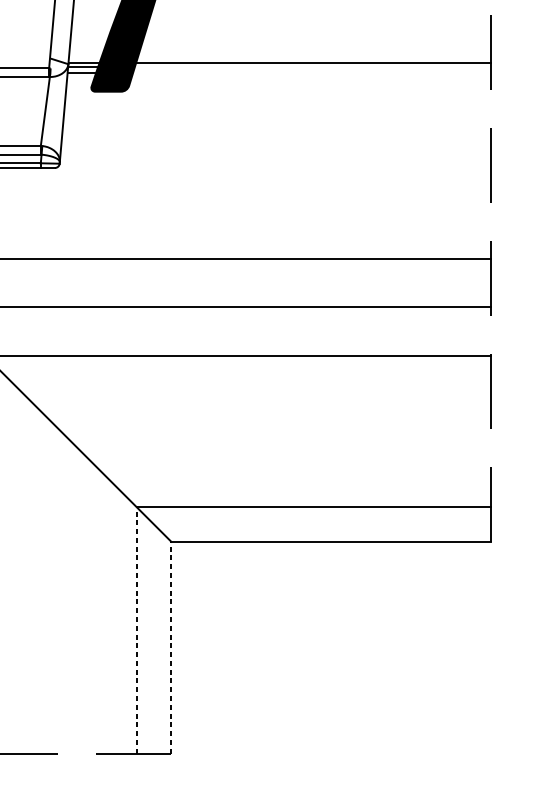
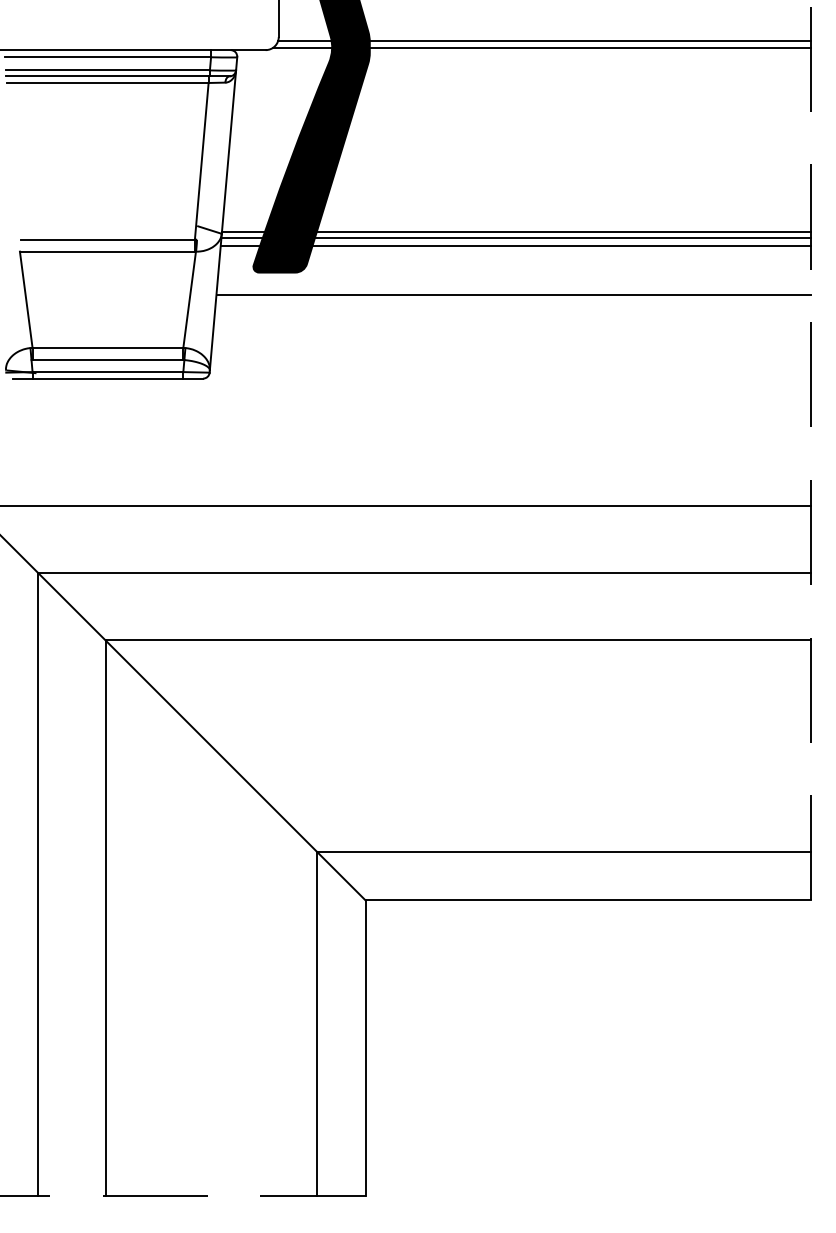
line: (312, 67) -> (562, 238), added
line: (311, 72) -> (561, 245), added
line: (277, 107) -> (513, 294), added
line: (136, 630) -> (316, 1023), dashed -> solid
line: (171, 648) -> (365, 1048), dashed -> solid

